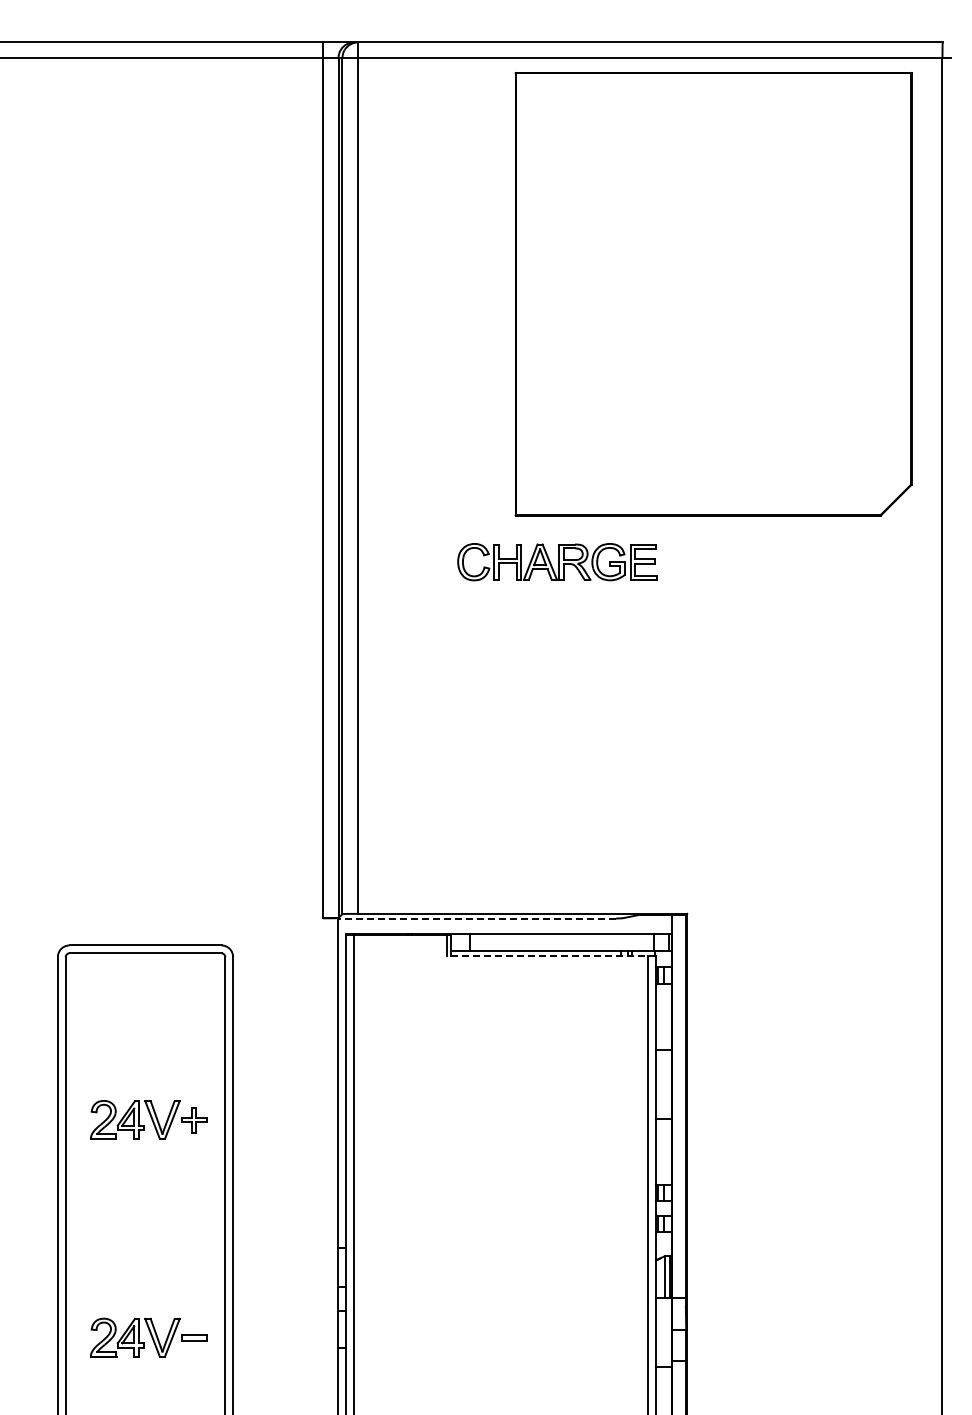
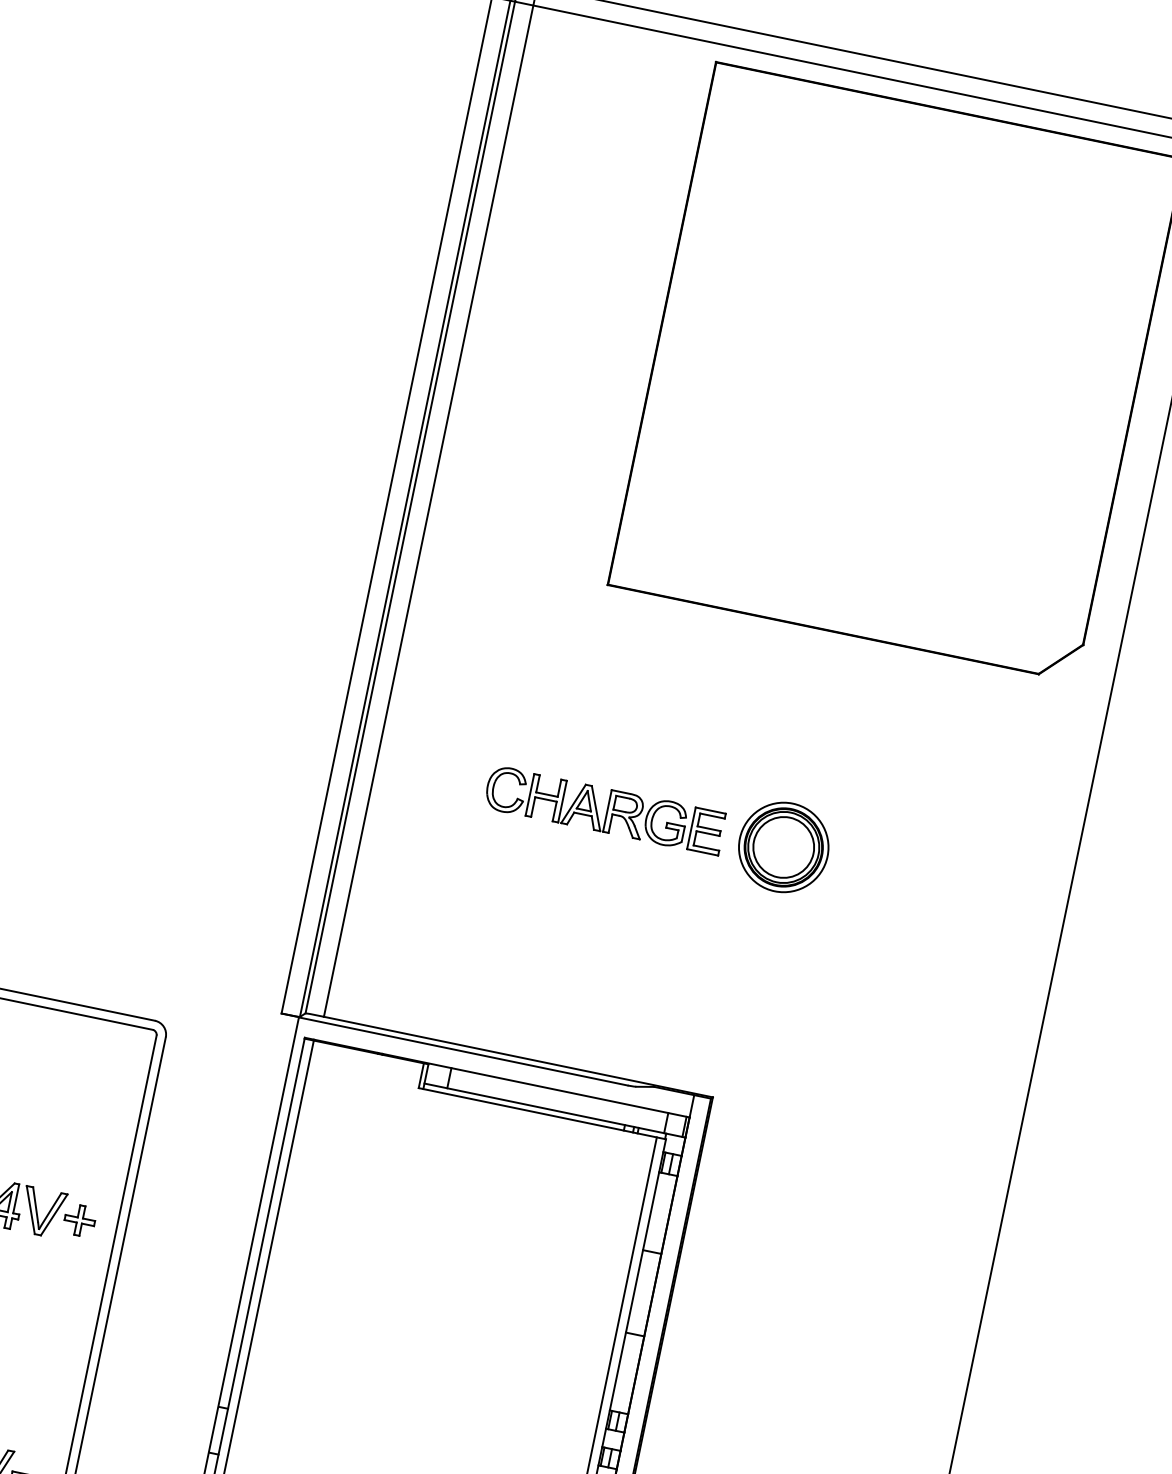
part: (557, 562) -> (605, 810), moved
part: (702, 699) -> (783, 847), added
line: (477, 918) -> (464, 1051), dashed -> solid
line: (551, 955) -> (542, 1113), dashed -> solid

